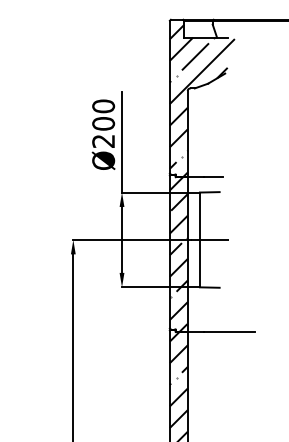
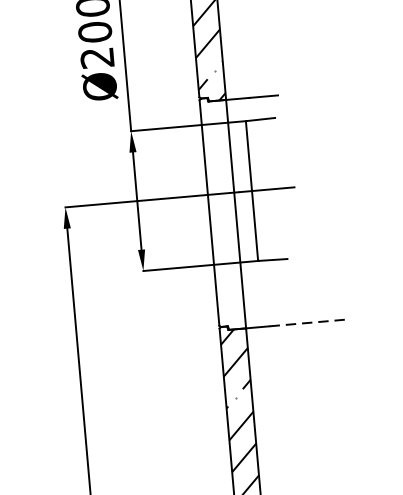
hatch: (178, 254) -> (222, 215), removed
line: (229, 332) -> (307, 323), solid -> dashed

